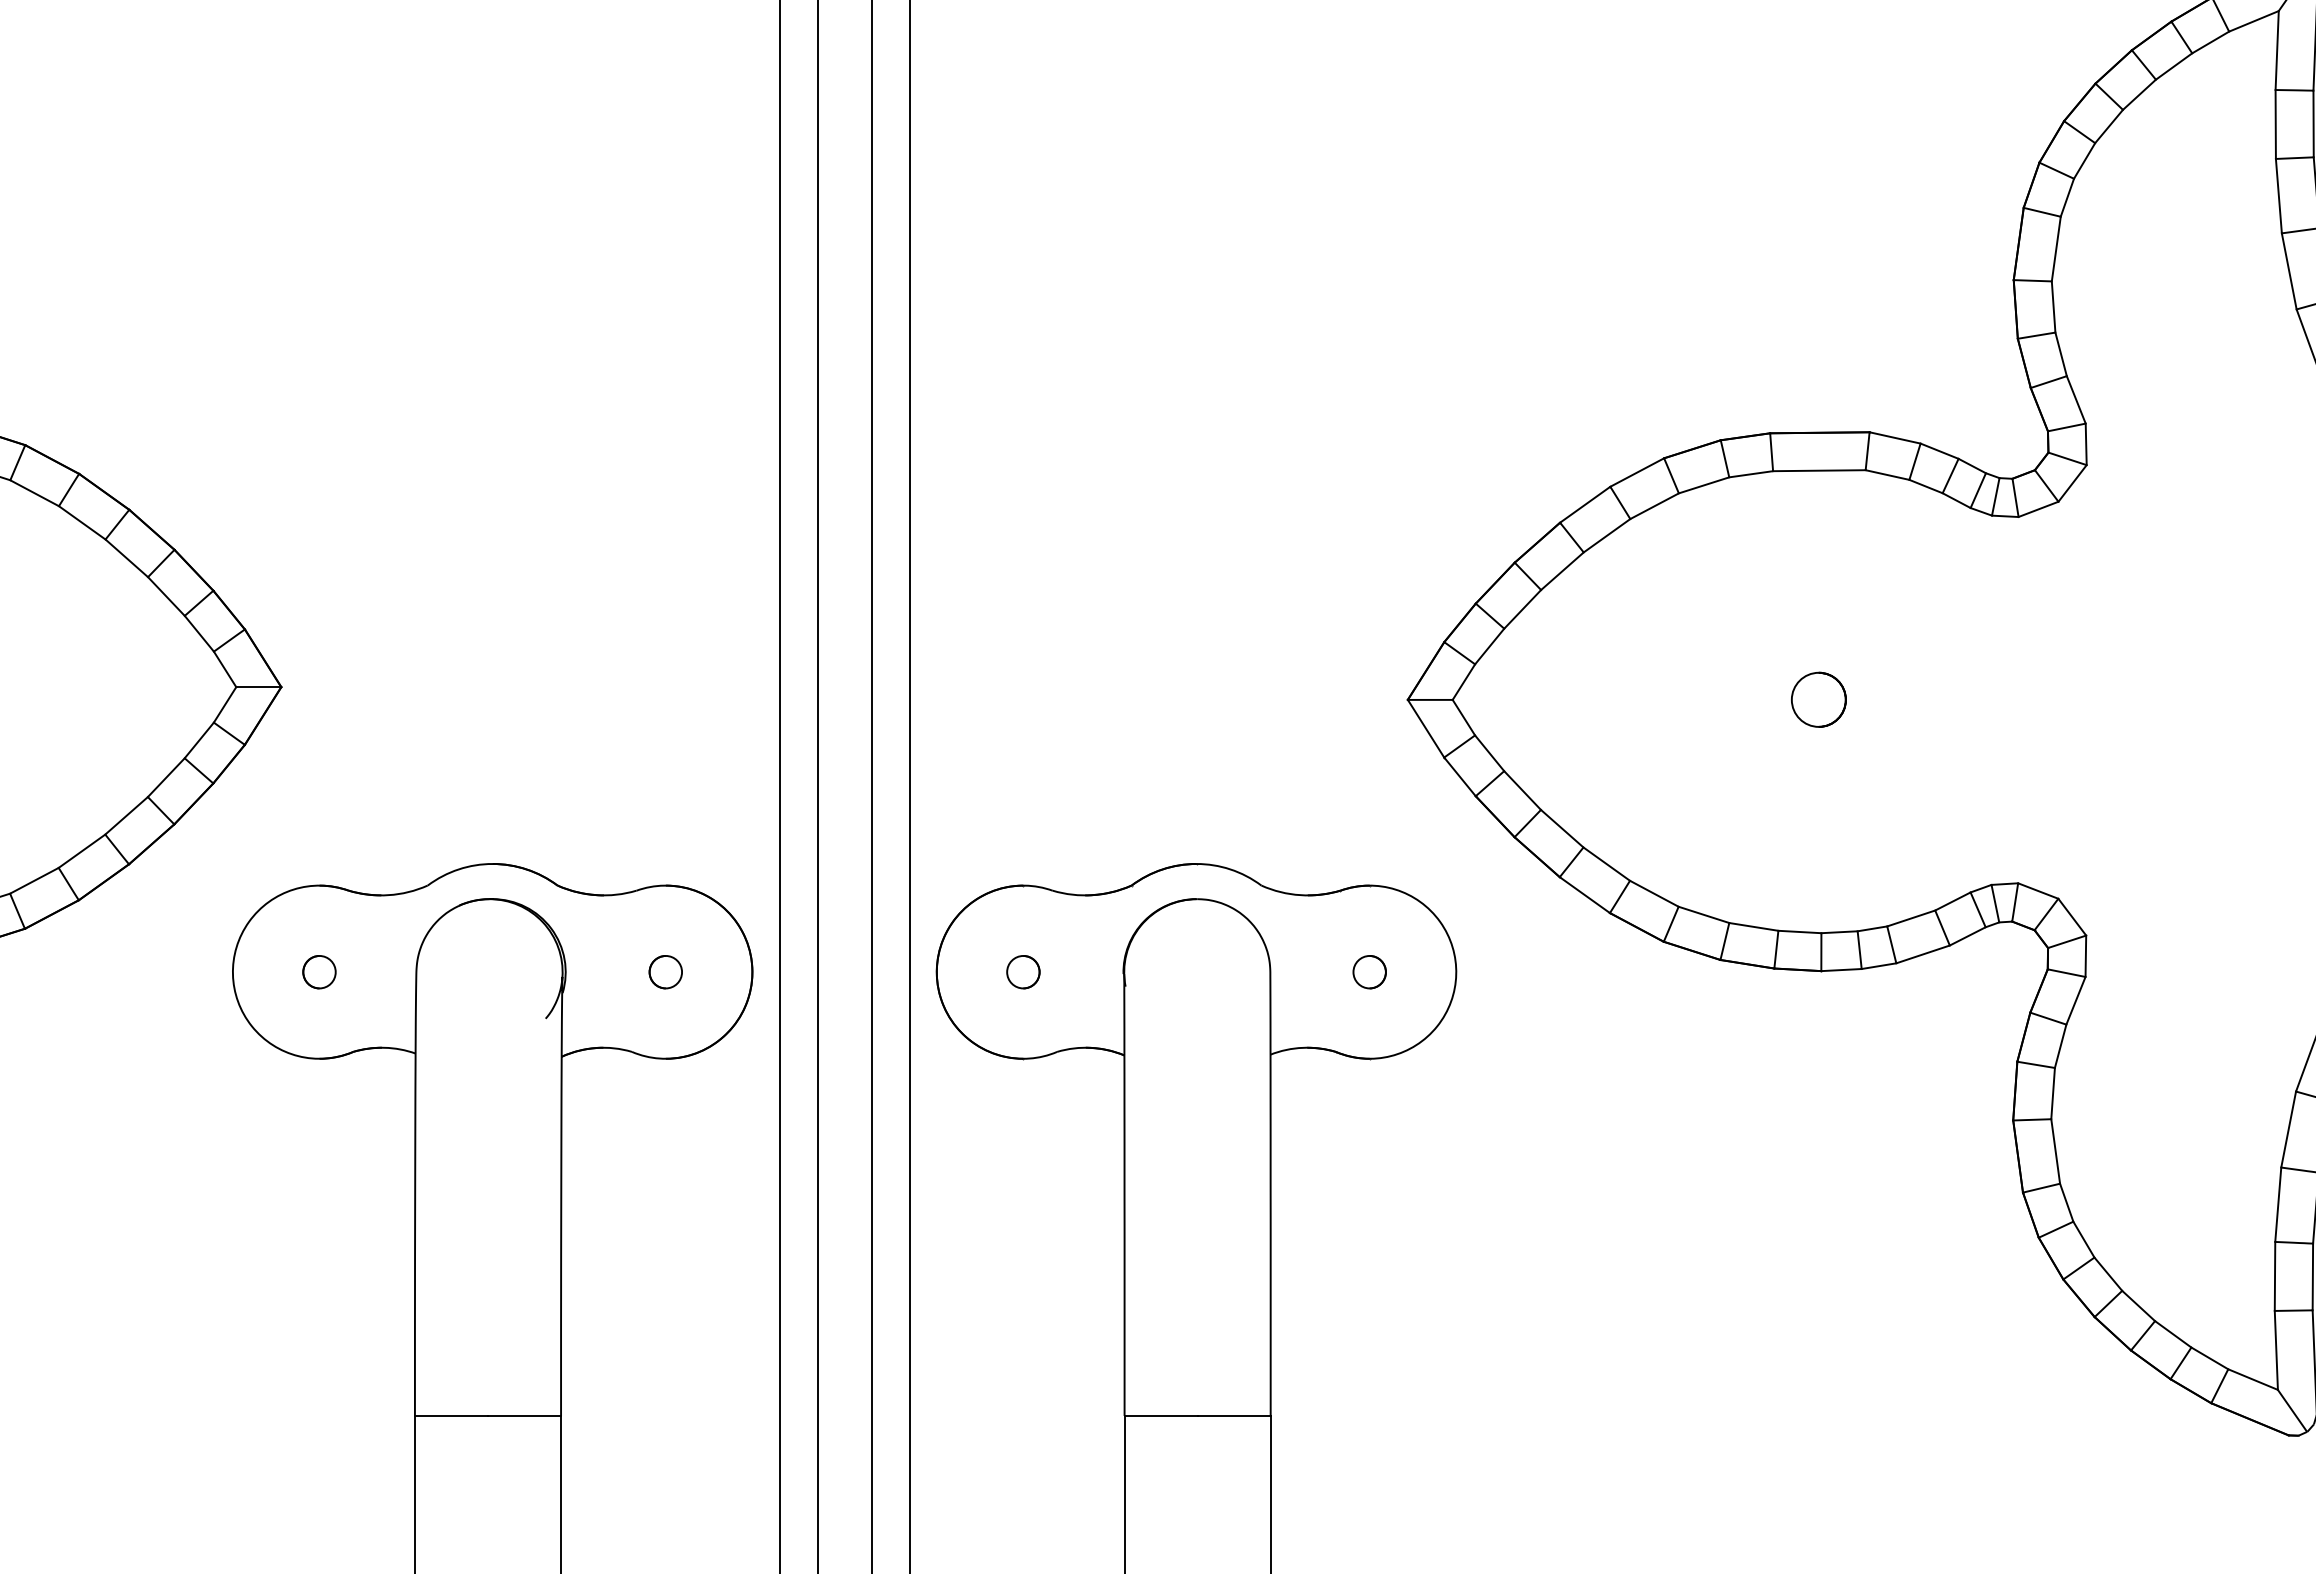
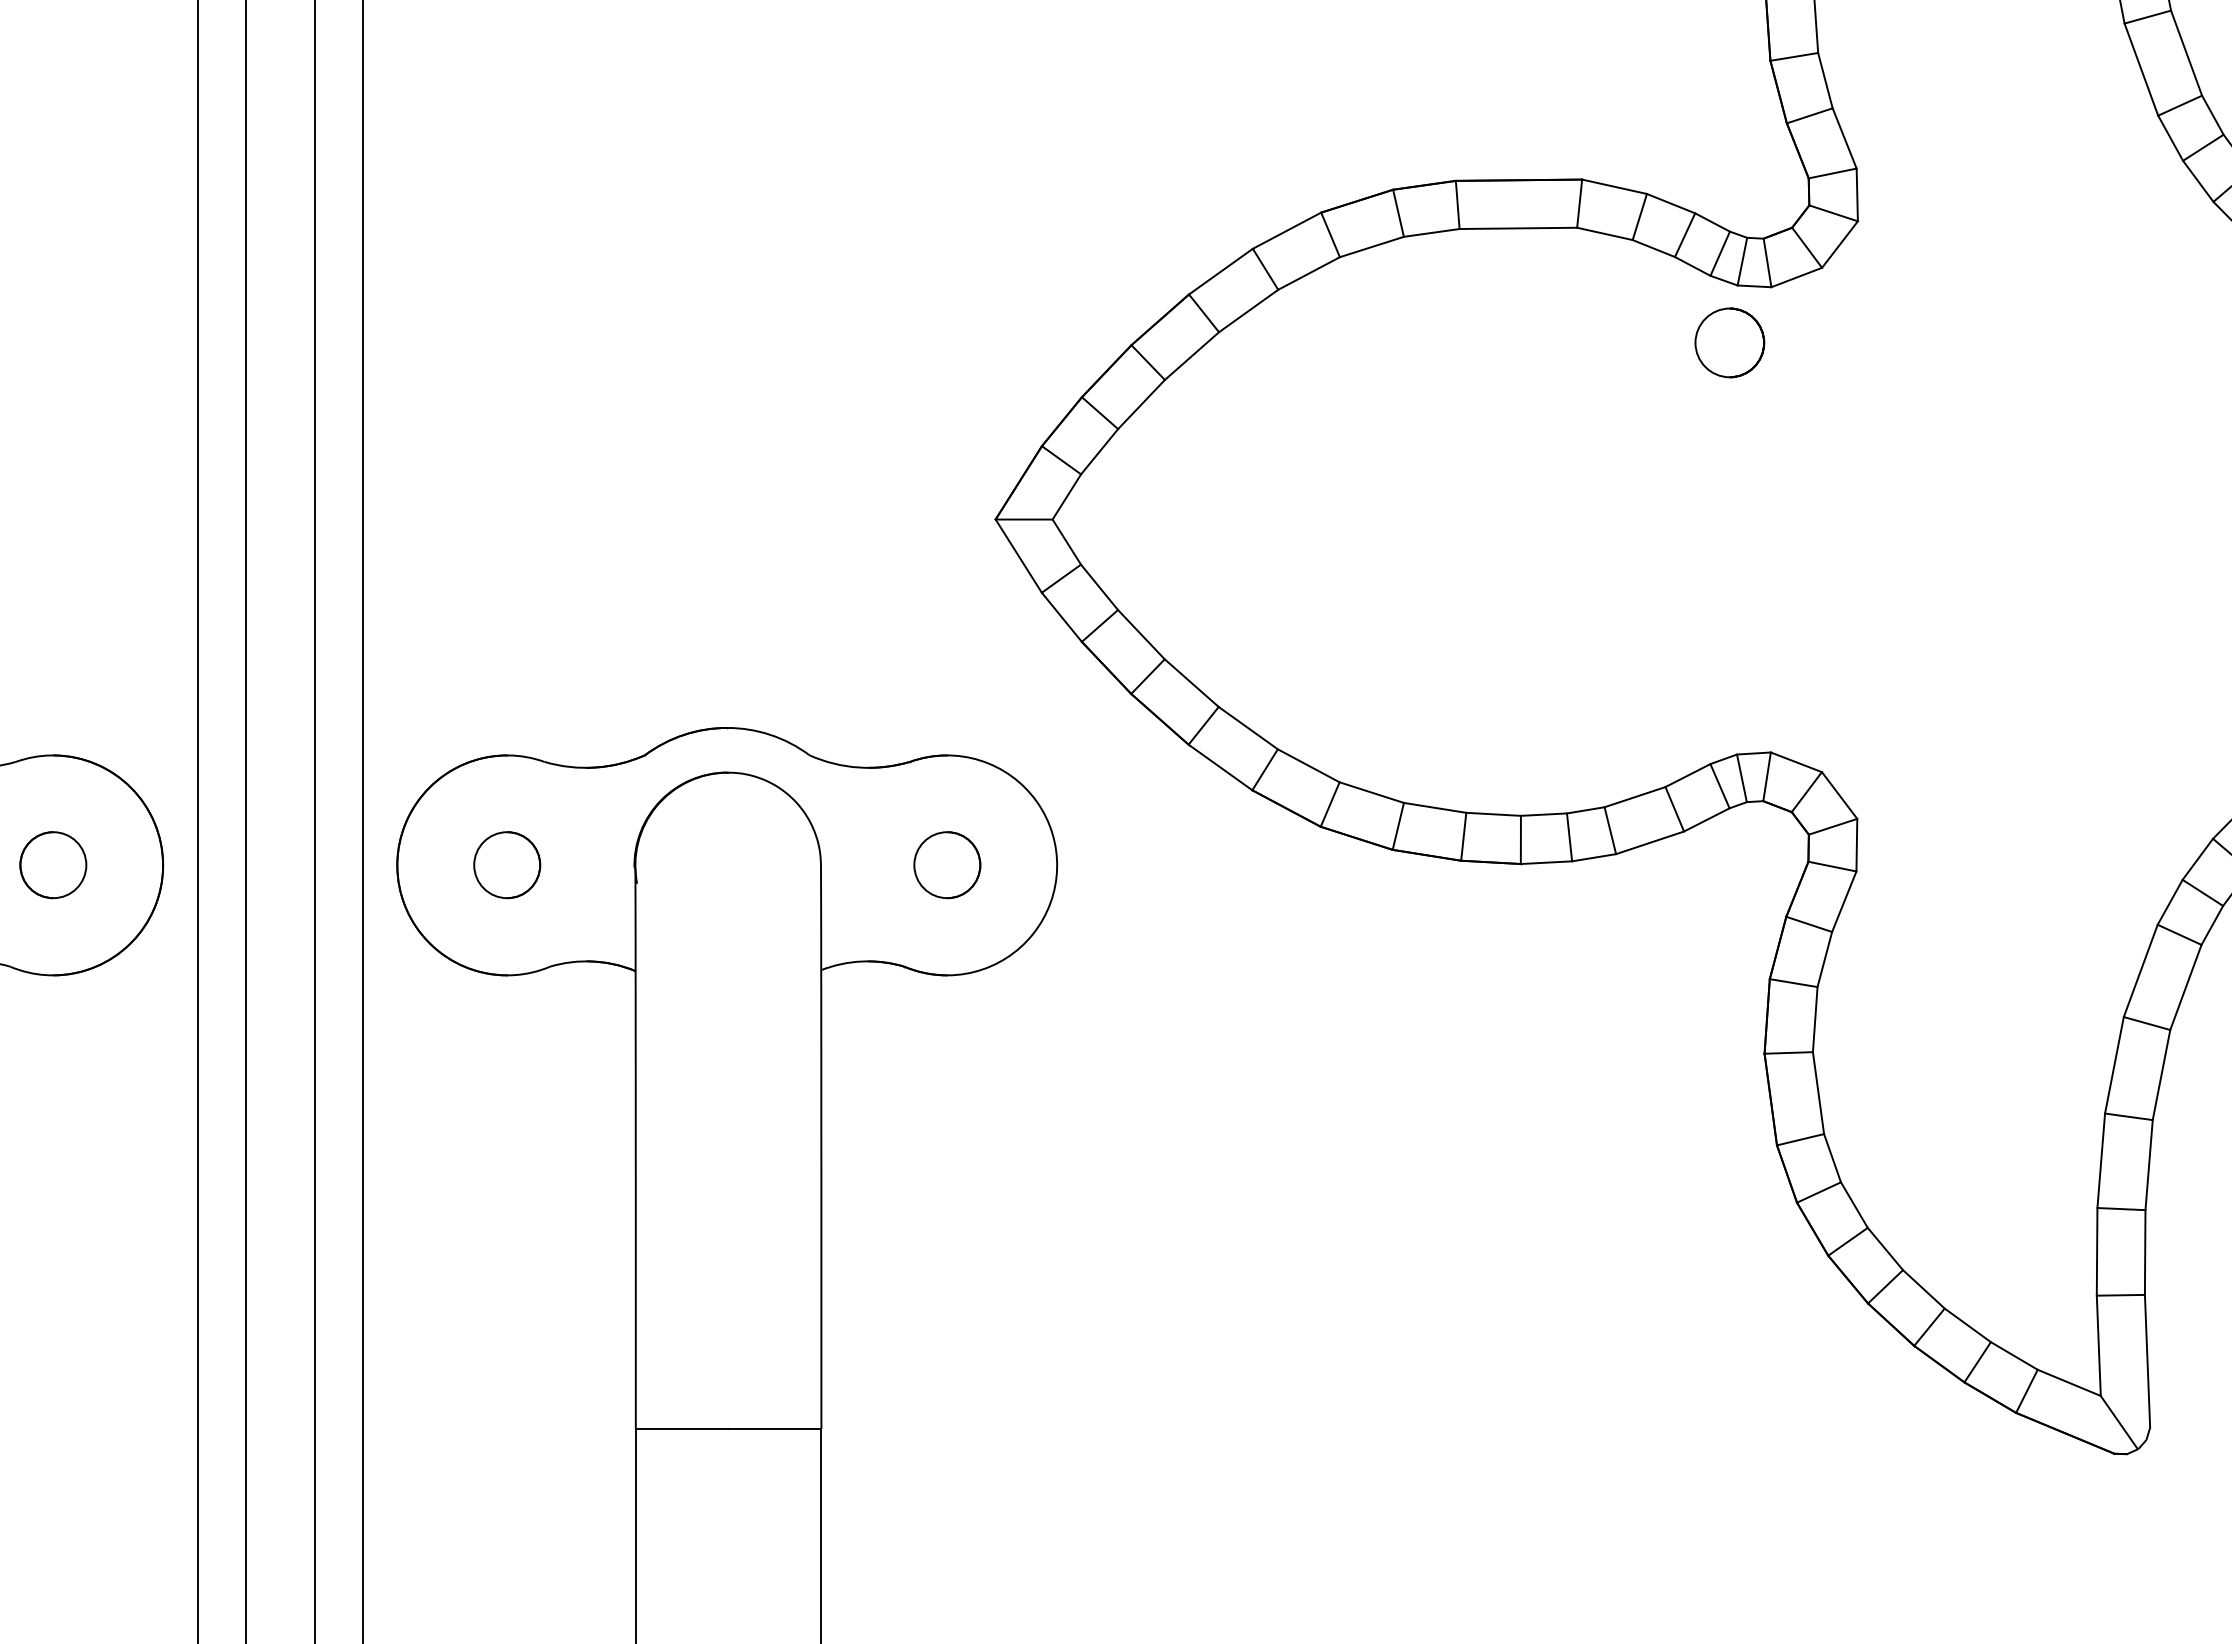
circle: (1818, 699) -> (1729, 342), moved
circle: (665, 972) -> (52, 865), size x1.6
circle: (1023, 972) -> (507, 865), size x1.6
circle: (1369, 972) -> (946, 865), size x1.6

